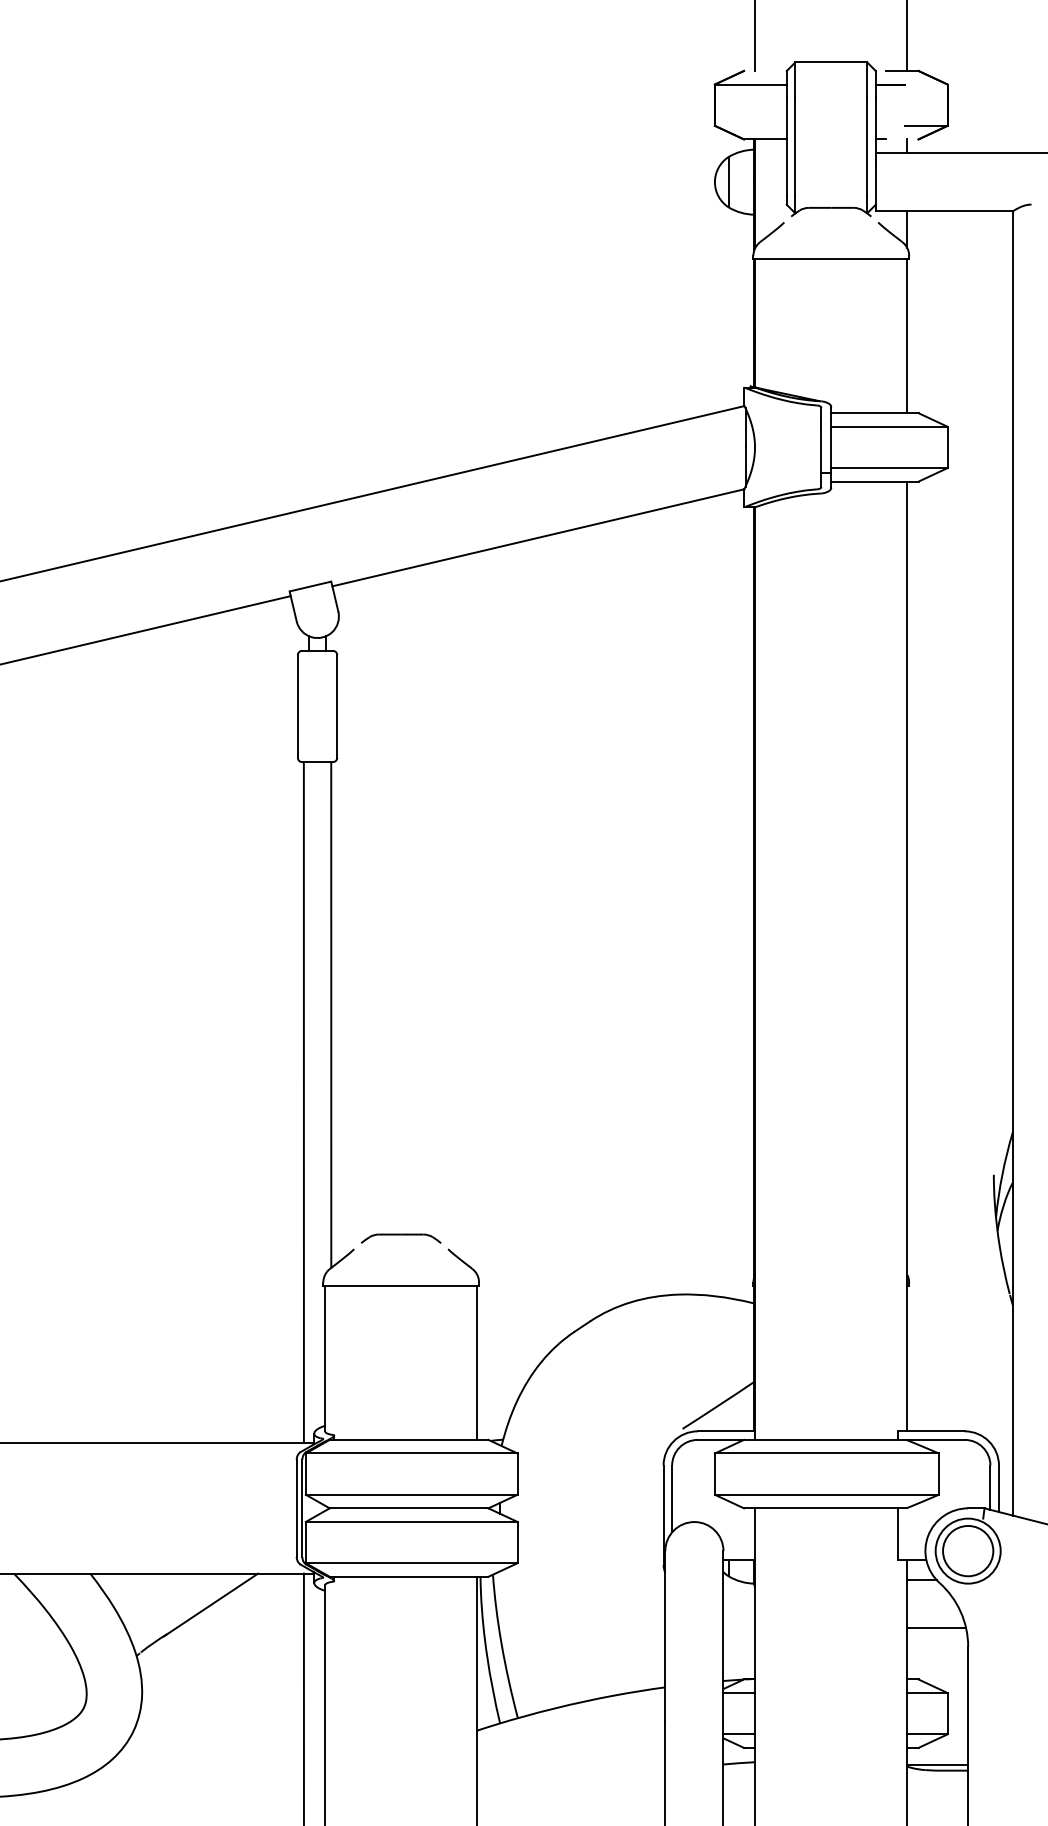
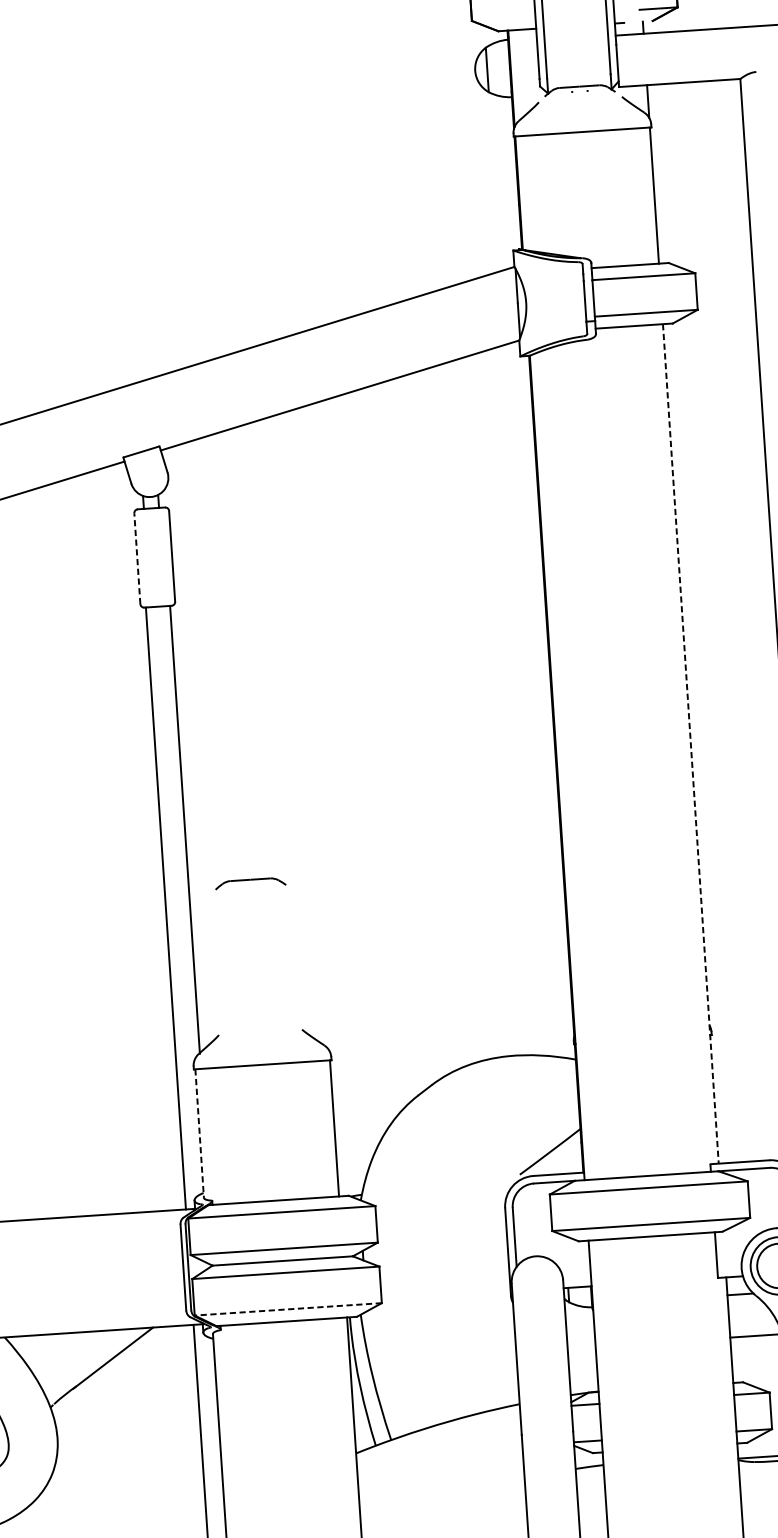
line: (297, 706) -> (137, 558), solid -> dashed
line: (907, 956) -> (690, 743), solid -> dashed
part: (400, 1238) -> (250, 883), moved
line: (325, 1358) -> (200, 1133), solid -> dashed
line: (411, 1563) -> (288, 1309), solid -> dashed

